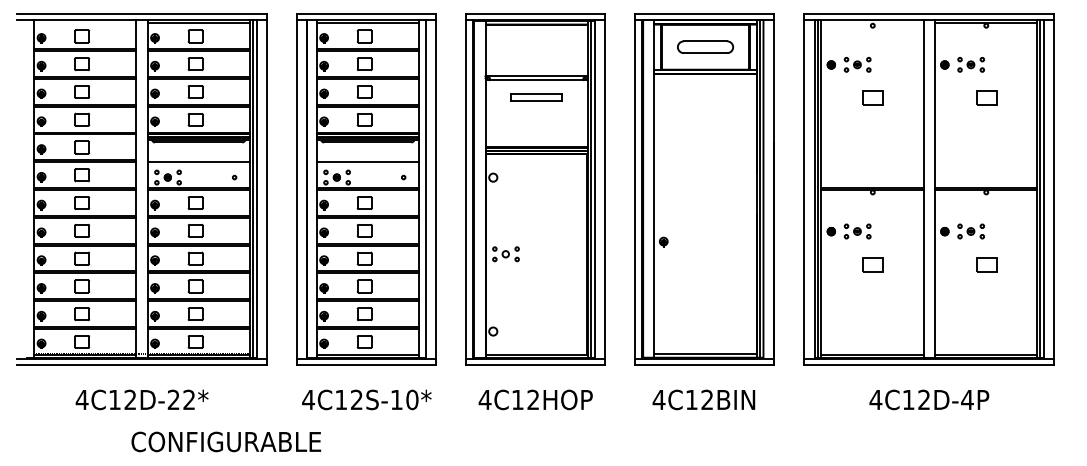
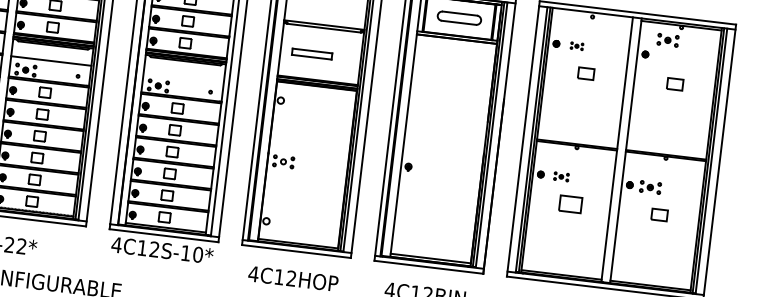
part: (857, 64) -> (576, 45), size x0.6
part: (970, 64) -> (667, 40), moved
part: (536, 97) -> (312, 54), moved
line: (367, 162) -> (183, 76), removed
part: (857, 231) -> (561, 176), size x0.7
part: (872, 264) -> (570, 204), size x1.4
text: (366, 399) -> (162, 250), moved

